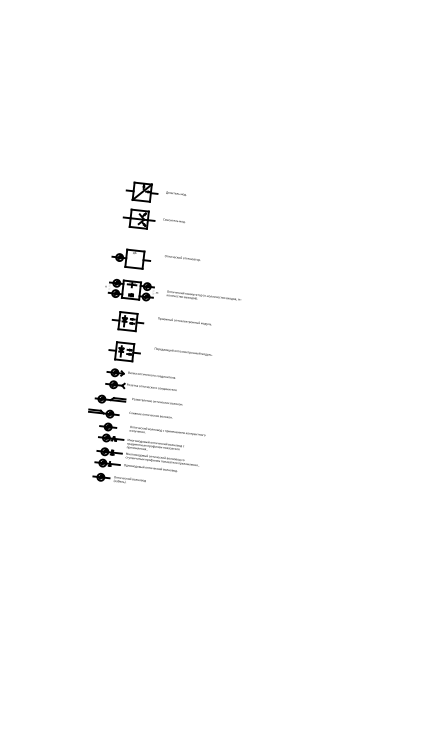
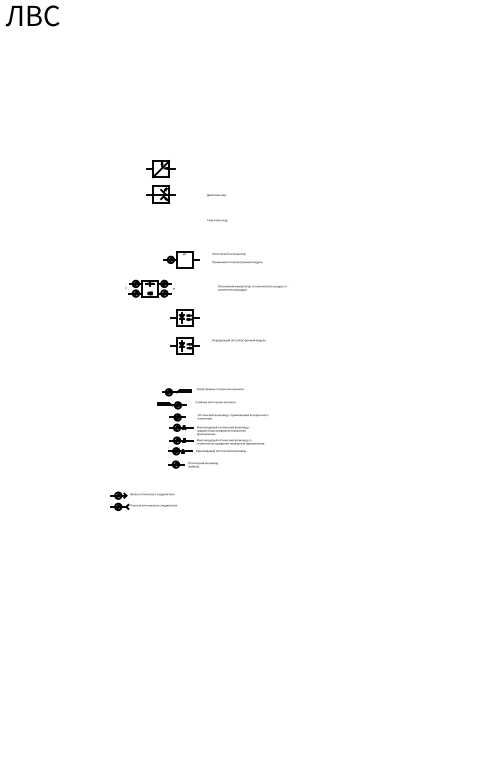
part: (140, 205) -> (160, 181), moved
part: (130, 289) -> (149, 288), moved
text: (184, 321) -> (237, 262), moved
part: (141, 380) -> (143, 500), moved

